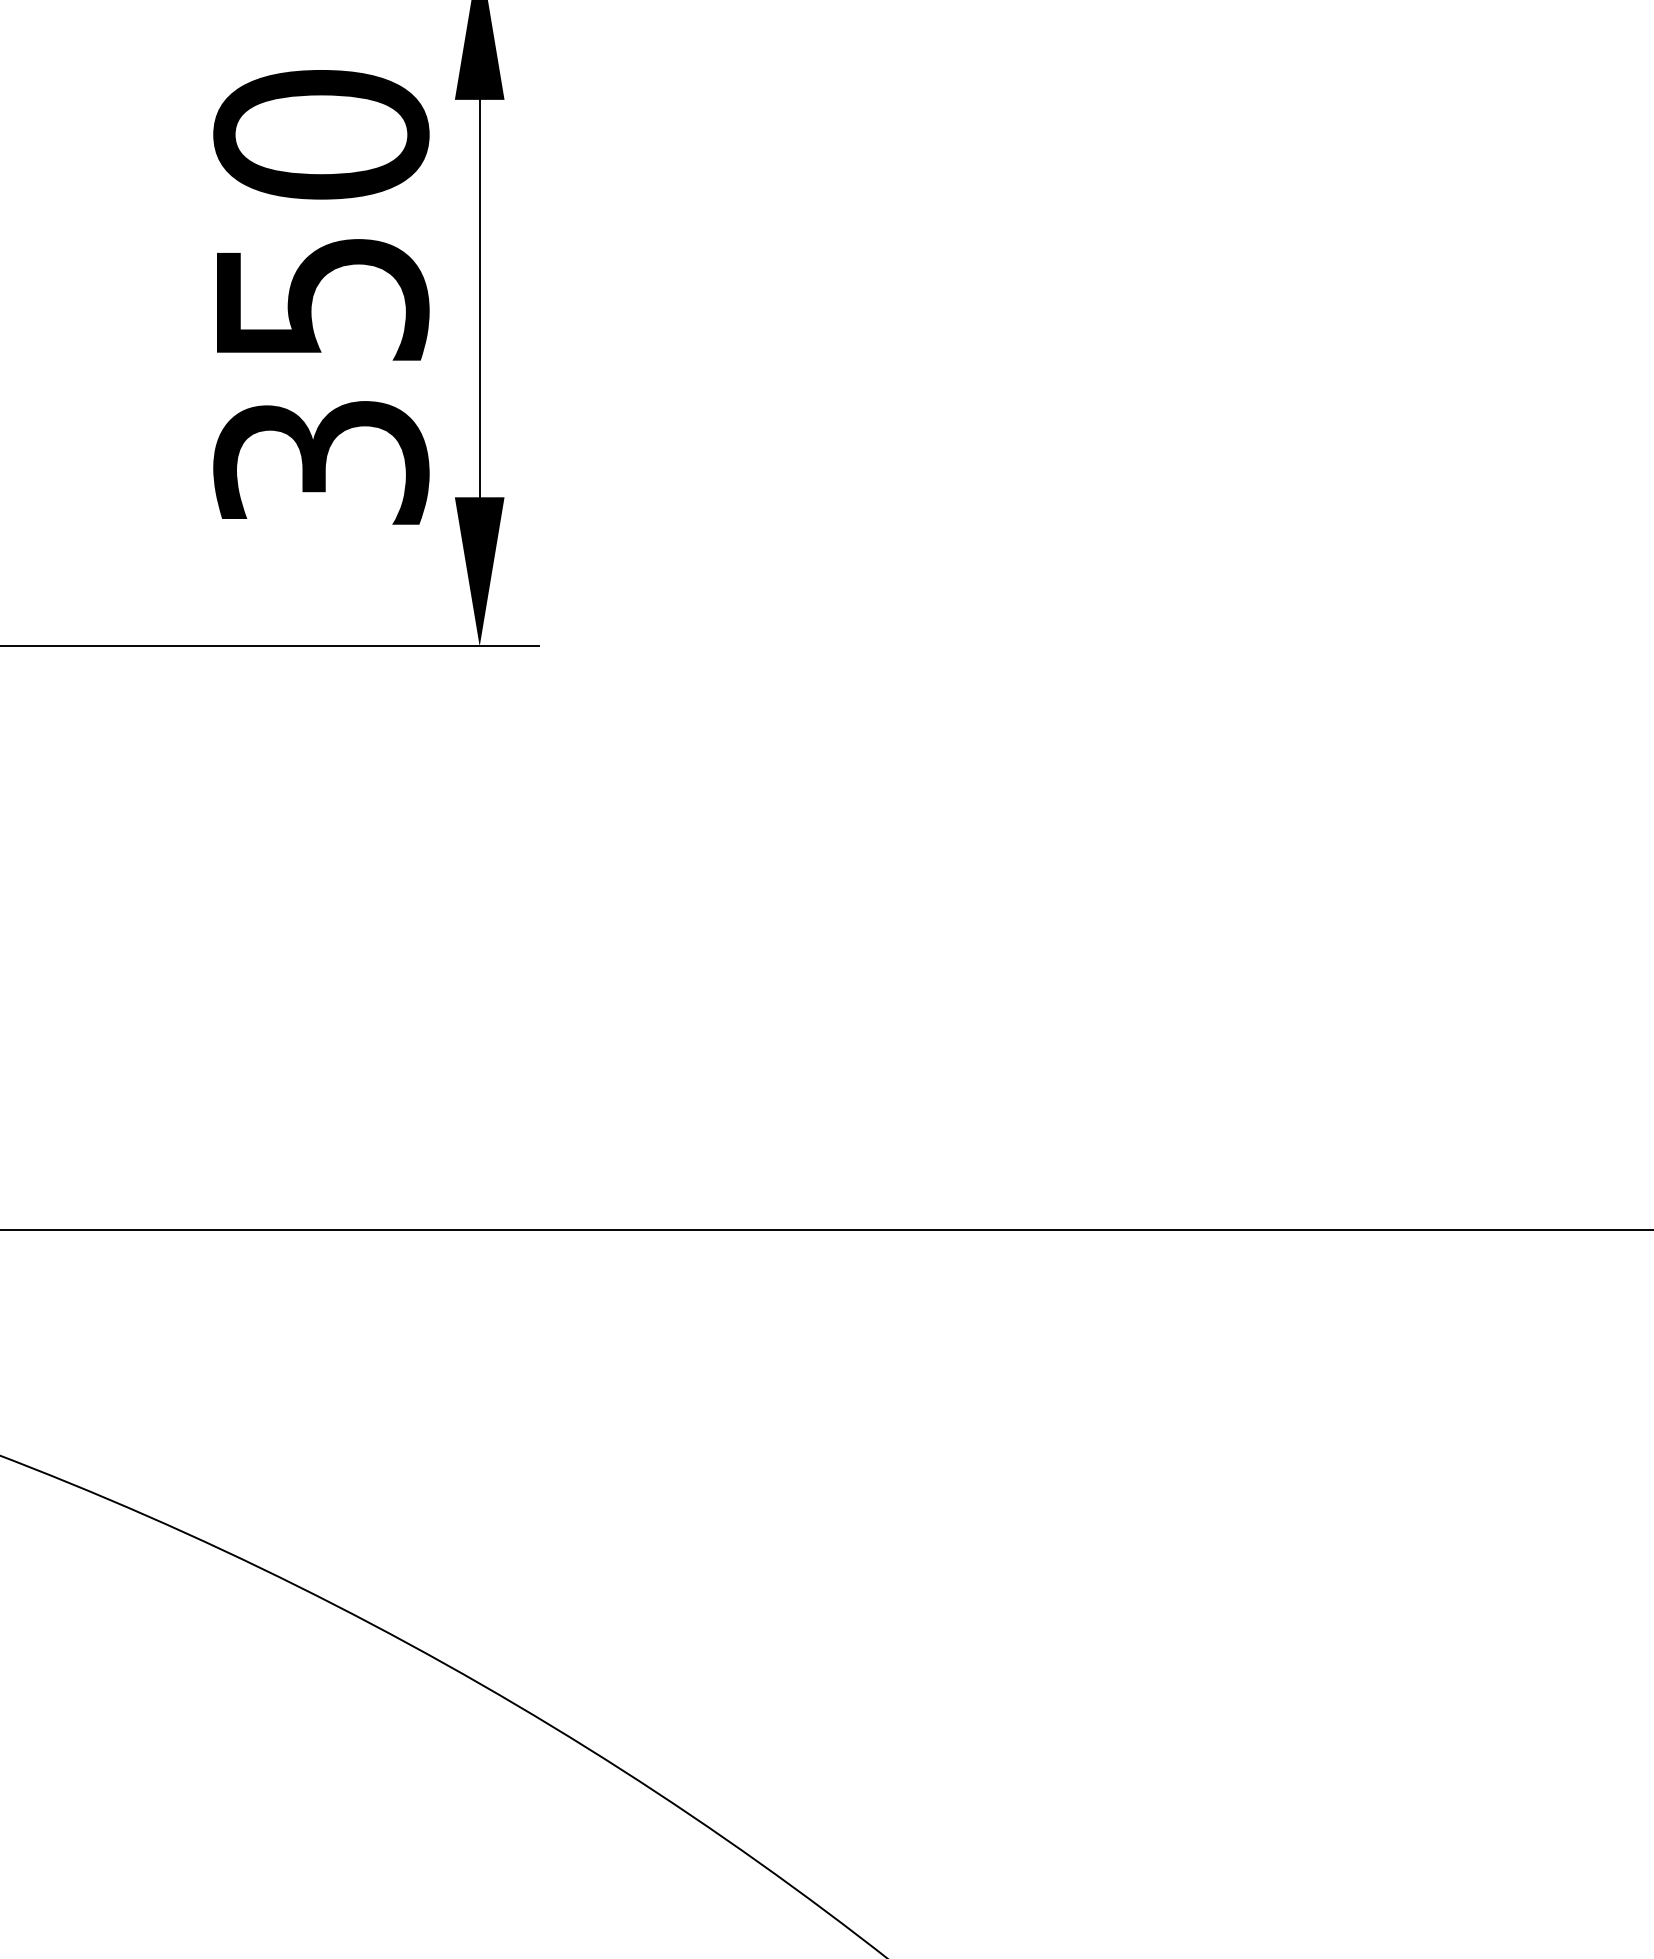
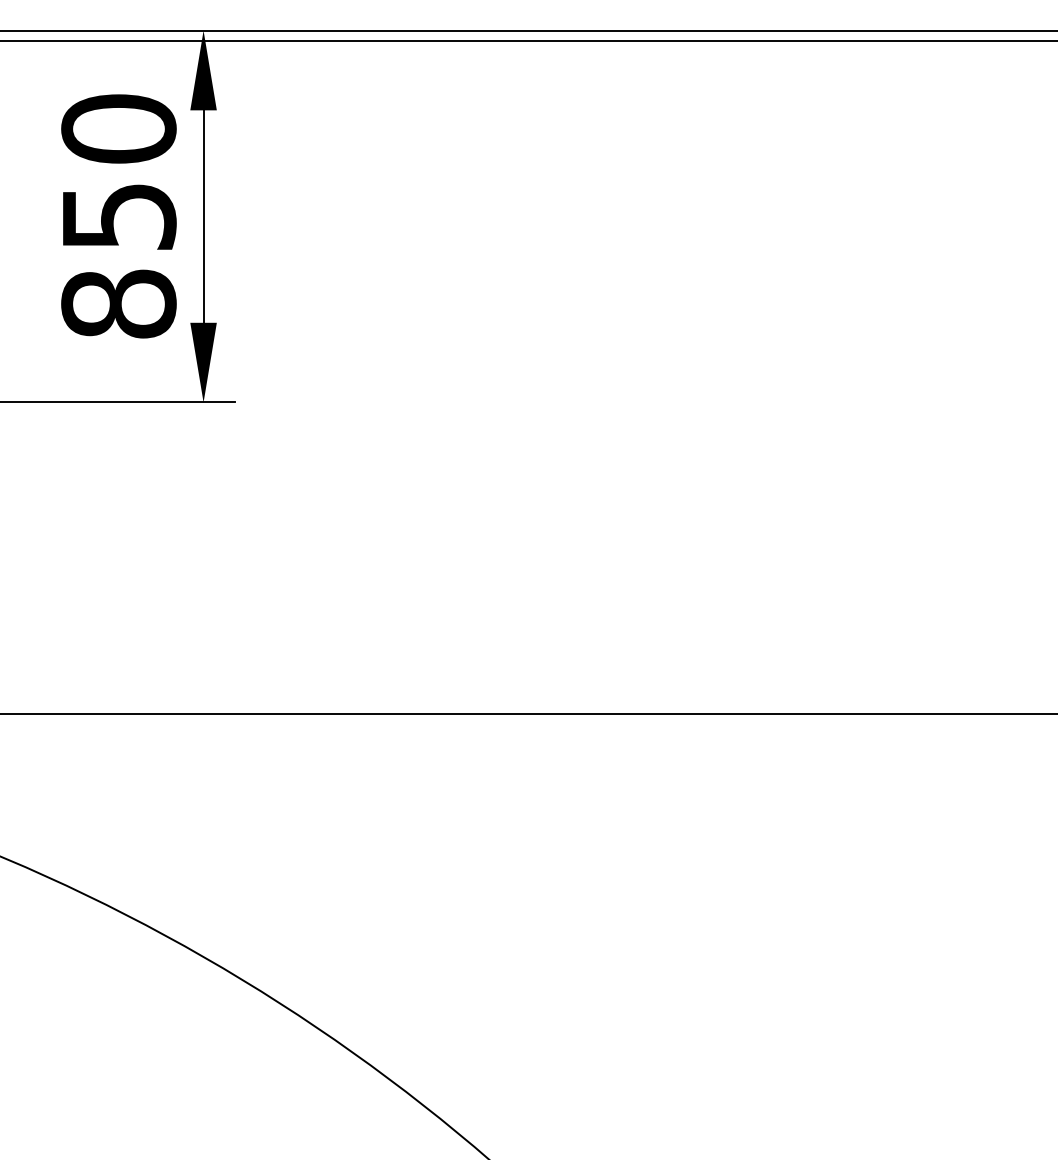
text: (320, 461) -> (118, 303), 350 -> 850

